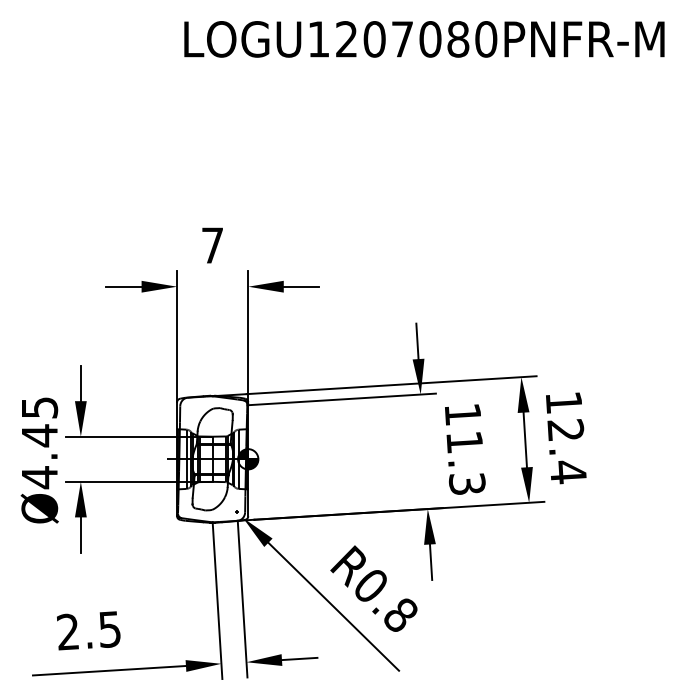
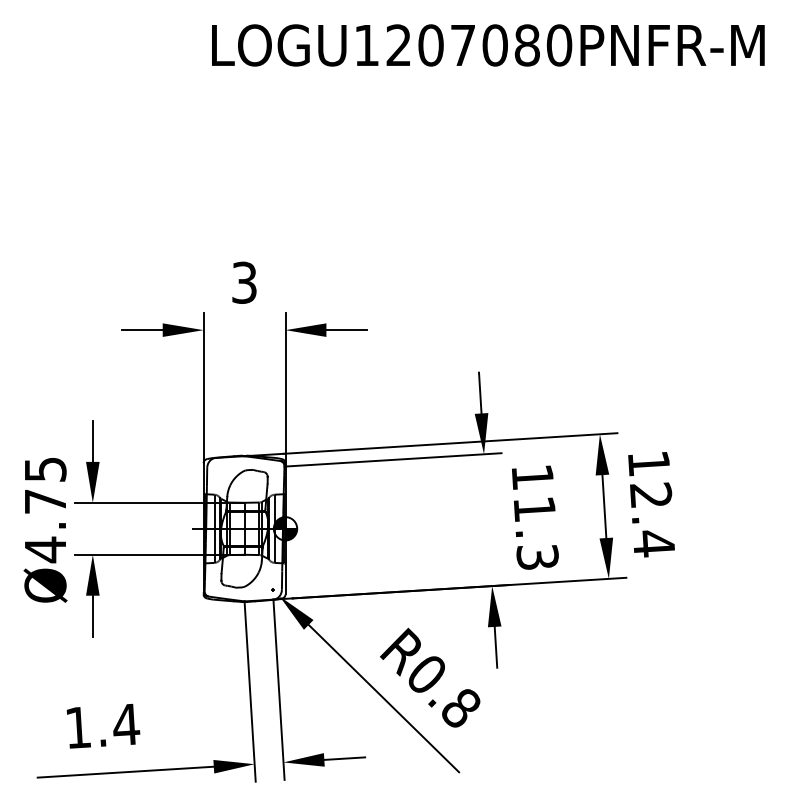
text: (212, 245) -> (244, 282), 7 -> 3
text: (39, 435) -> (45, 501), Ø4.45 -> Ø4.75
text: (88, 630) -> (101, 725), 2.5 -> 1.4

